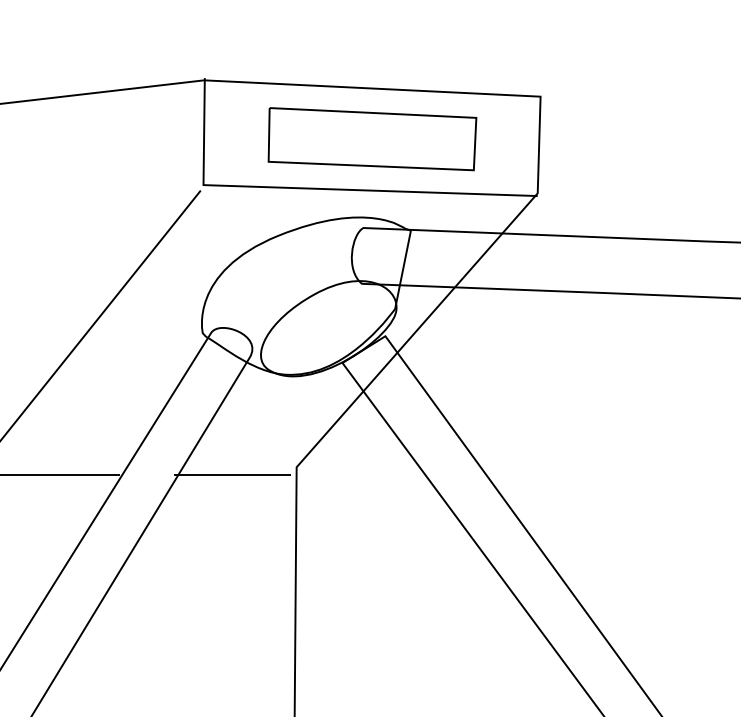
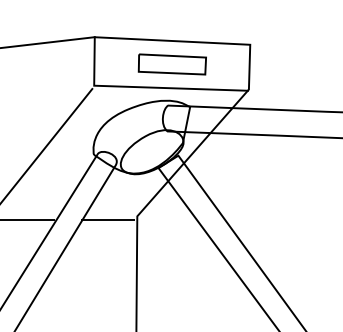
part: (372, 139) -> (172, 64), size x0.7

